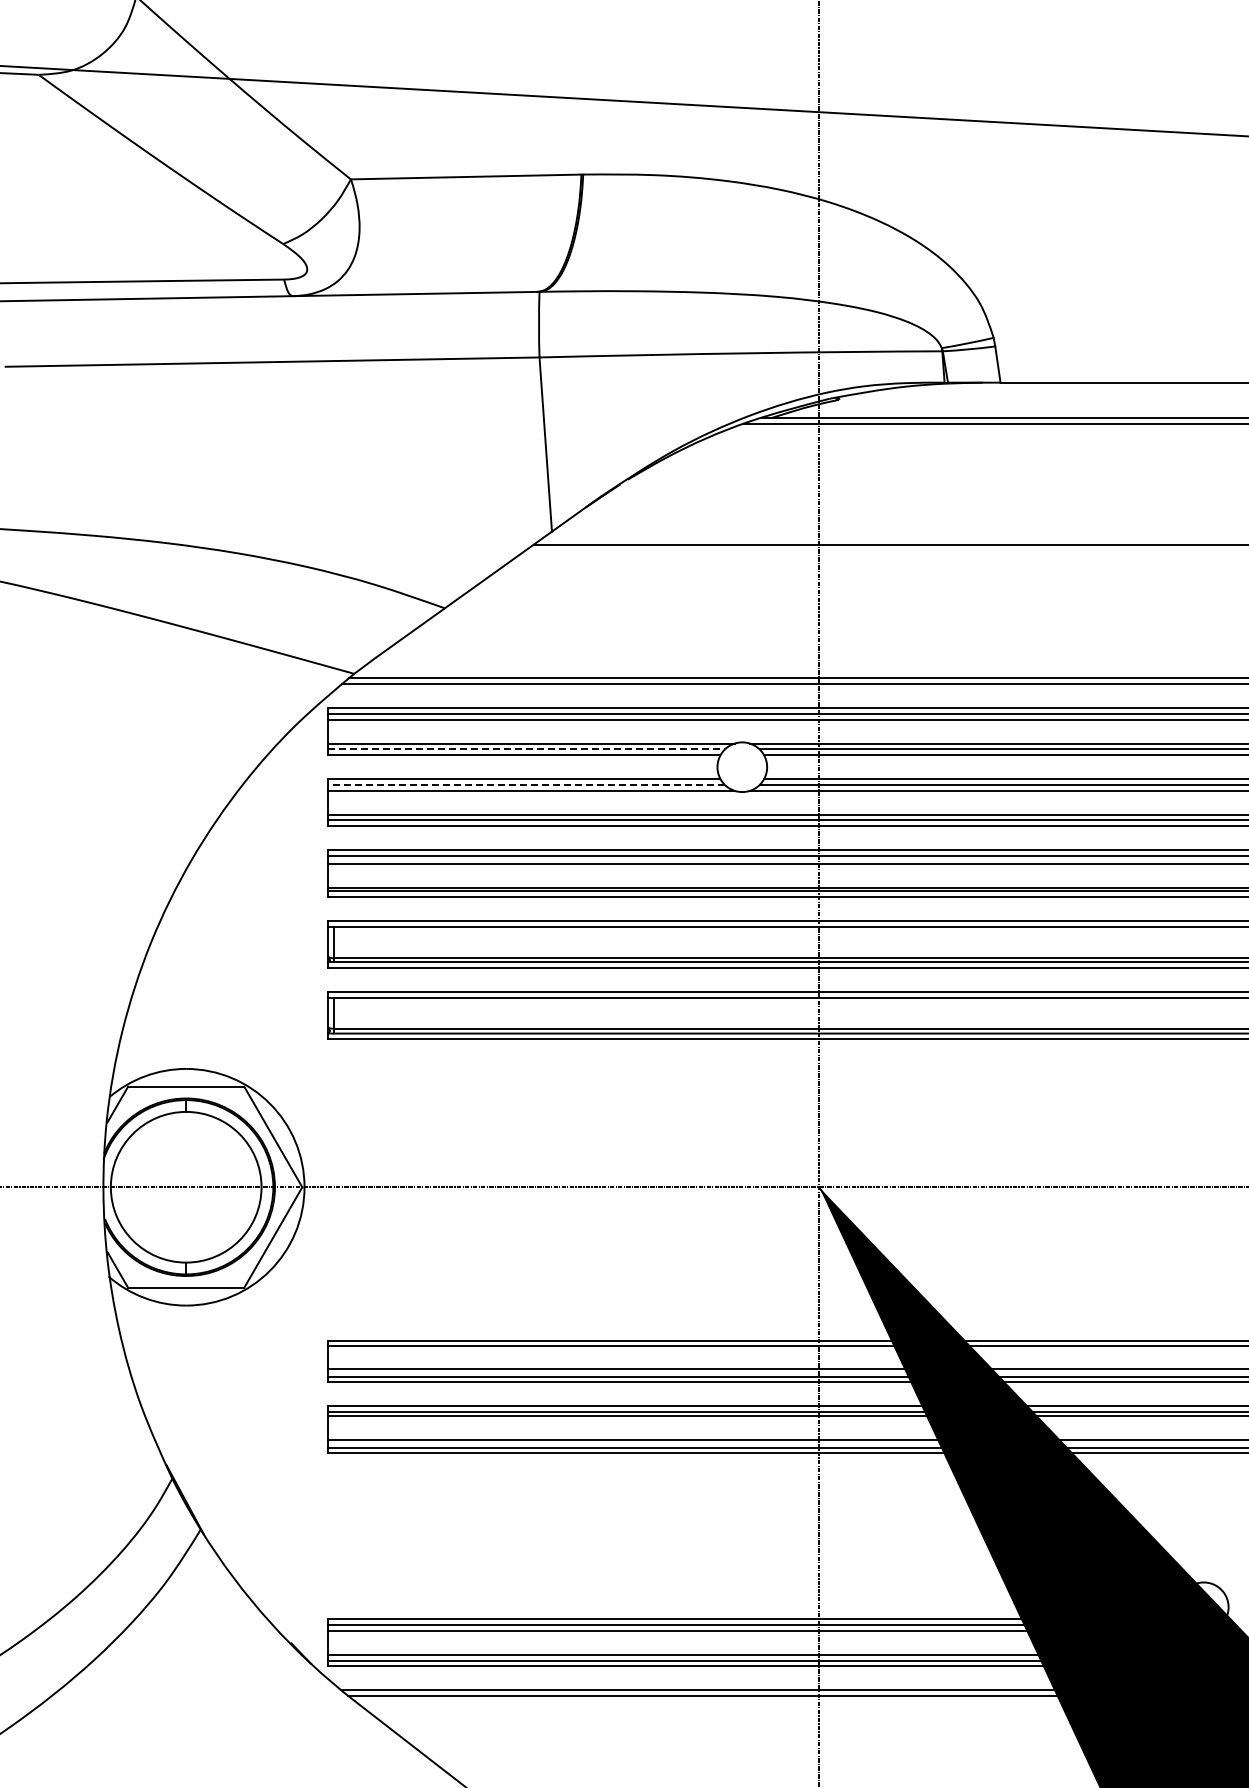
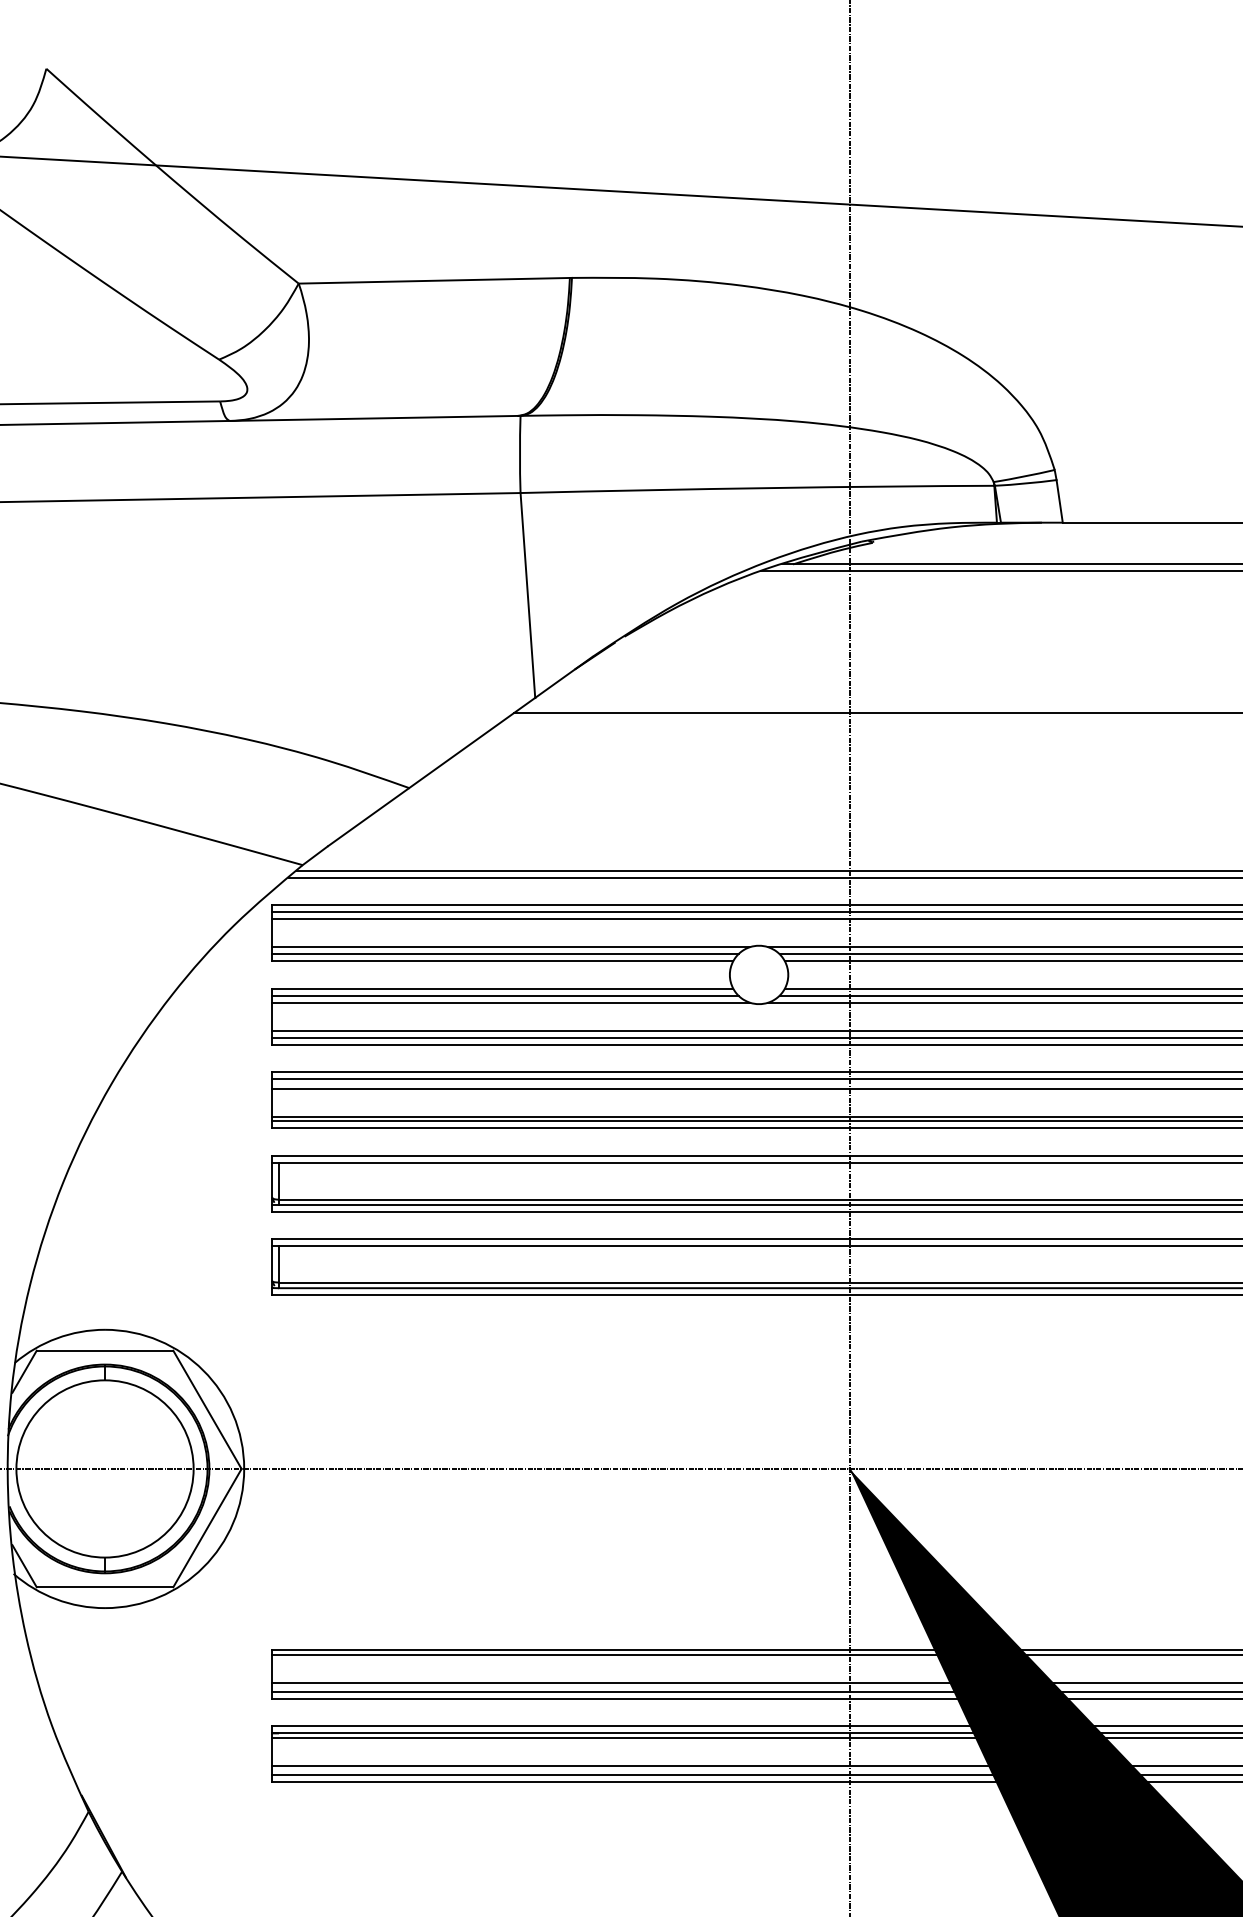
line: (527, 749) -> (506, 954), dashed -> solid
line: (526, 784) -> (505, 995), dashed -> solid

